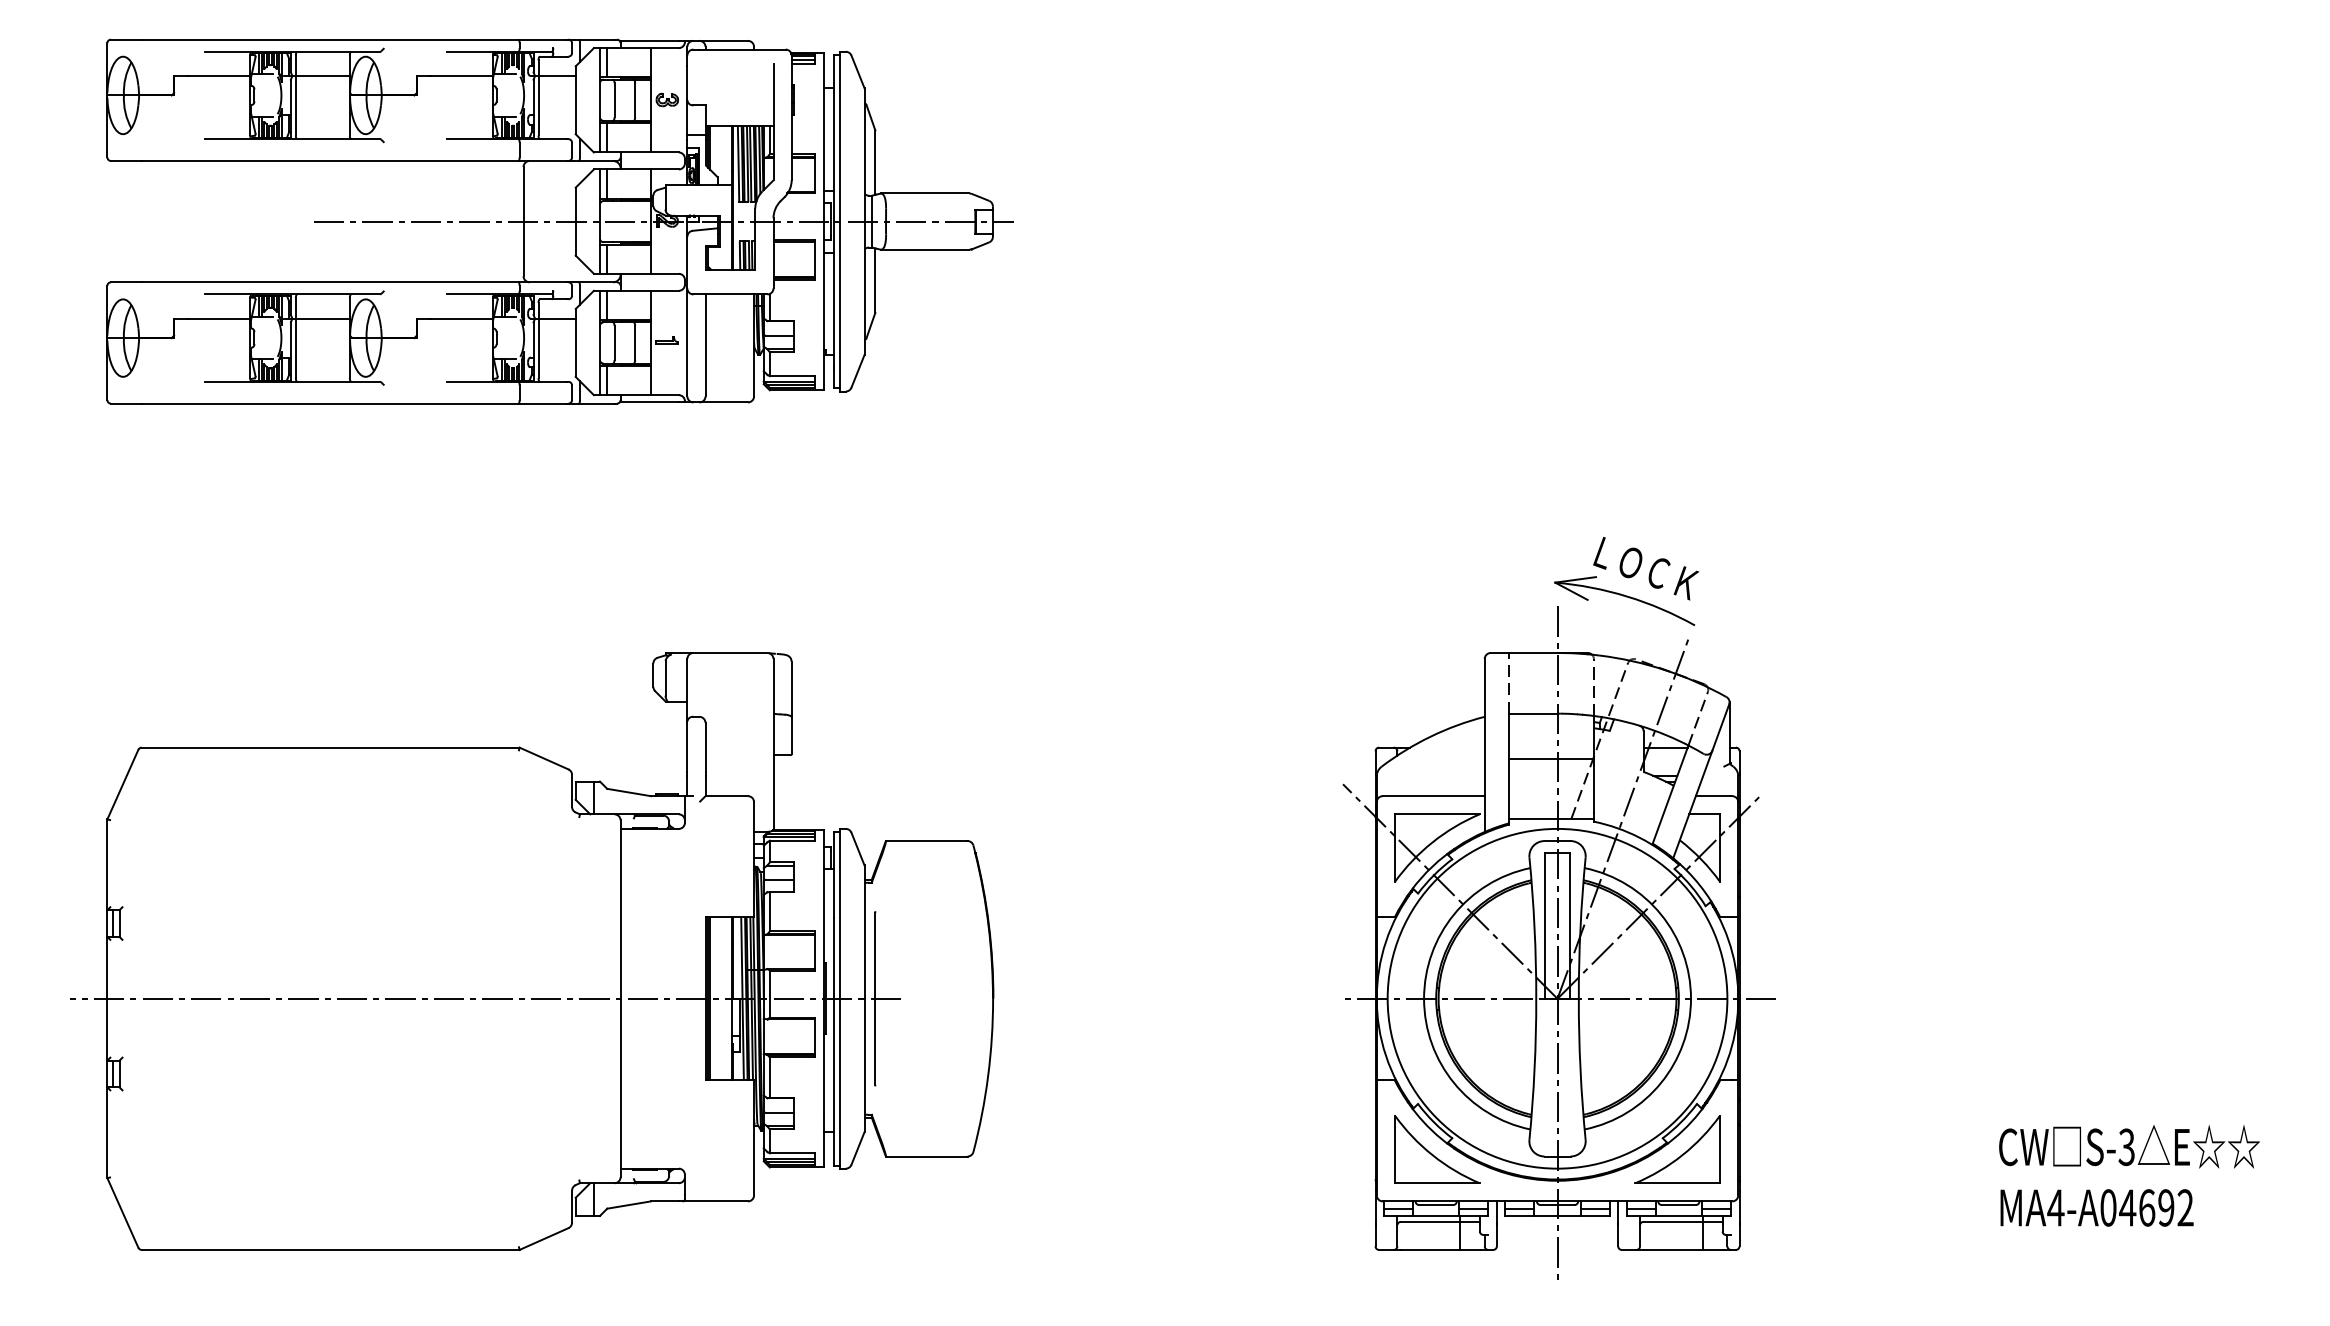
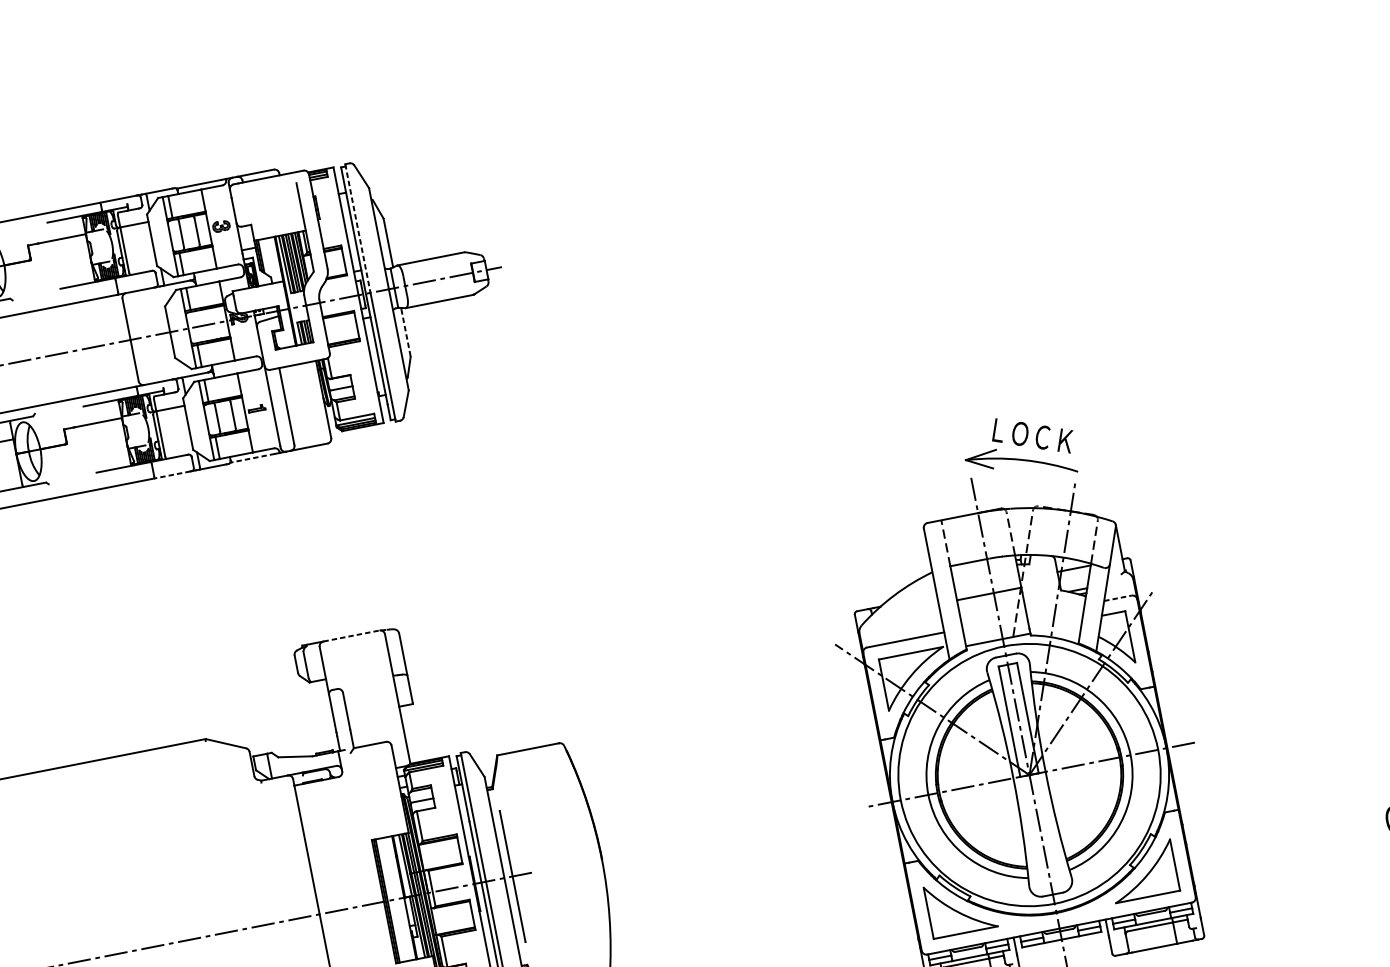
line: (840, 136) -> (358, 228), solid -> dashed
line: (875, 280) -> (406, 332), solid -> dashed
line: (649, 402) -> (252, 458), solid -> dashed
line: (542, 403) -> (171, 474), solid -> dashed
line: (730, 652) -> (351, 635), solid -> dashed
line: (1714, 796) -> (1118, 598), solid -> dashed

